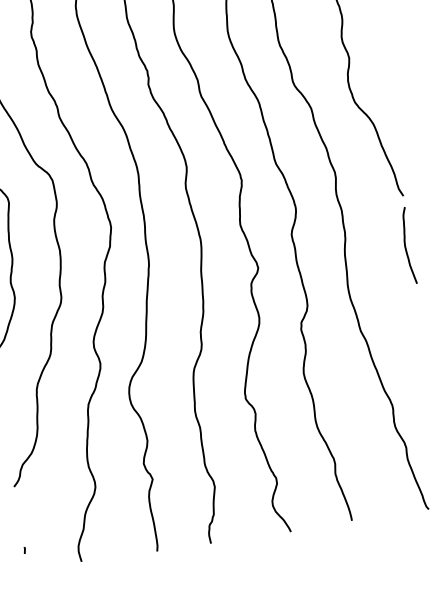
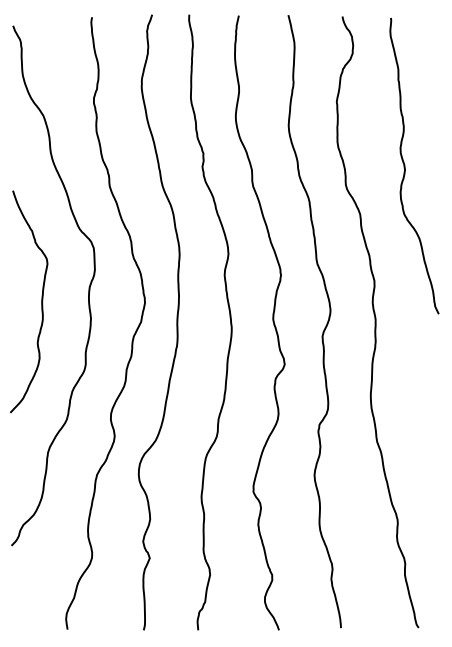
curve: (406, 245) -> (434, 363), removed
line: (24, 549) -> (12, 609), removed

